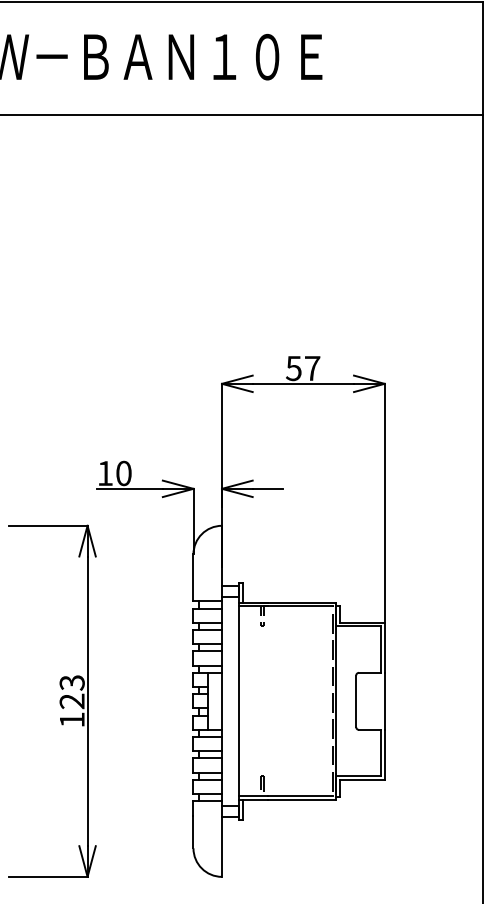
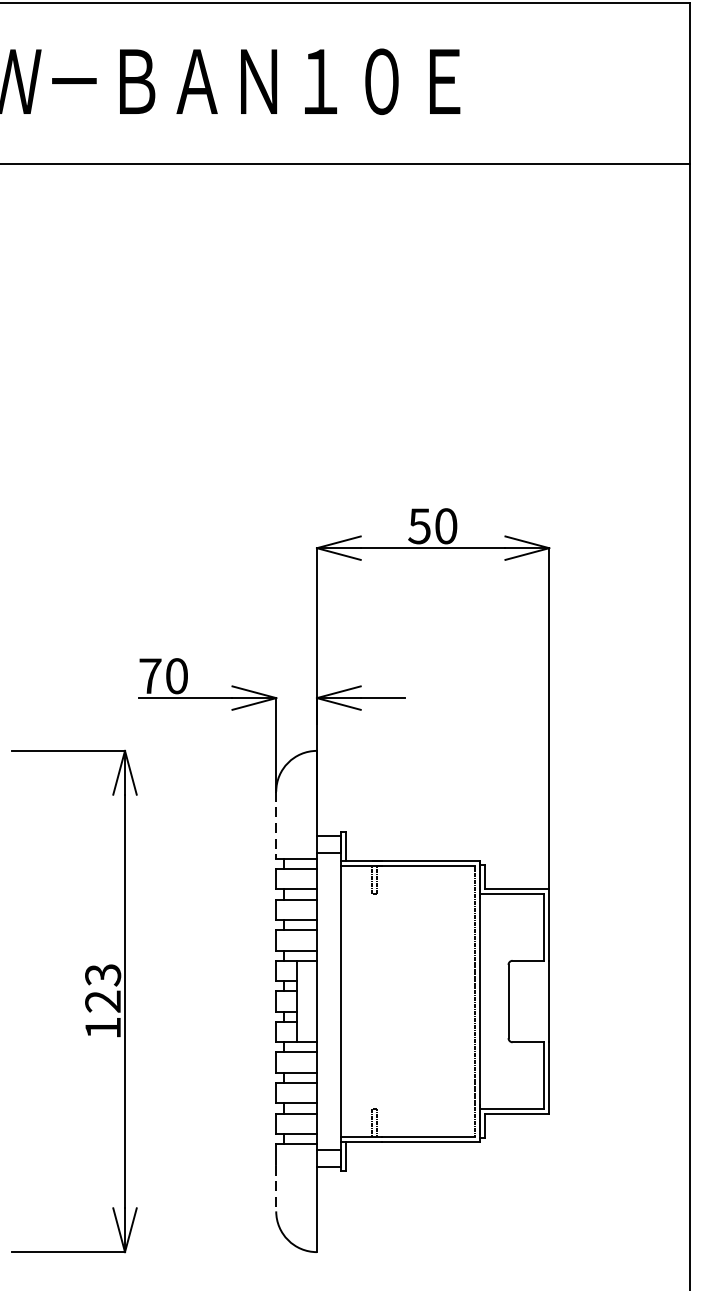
text: (312, 368) -> (446, 526), 57 -> 50
text: (105, 473) -> (150, 676), 10 -> 70
line: (193, 577) -> (276, 824), solid -> dashed
line: (193, 832) -> (276, 1188), solid -> dashed

